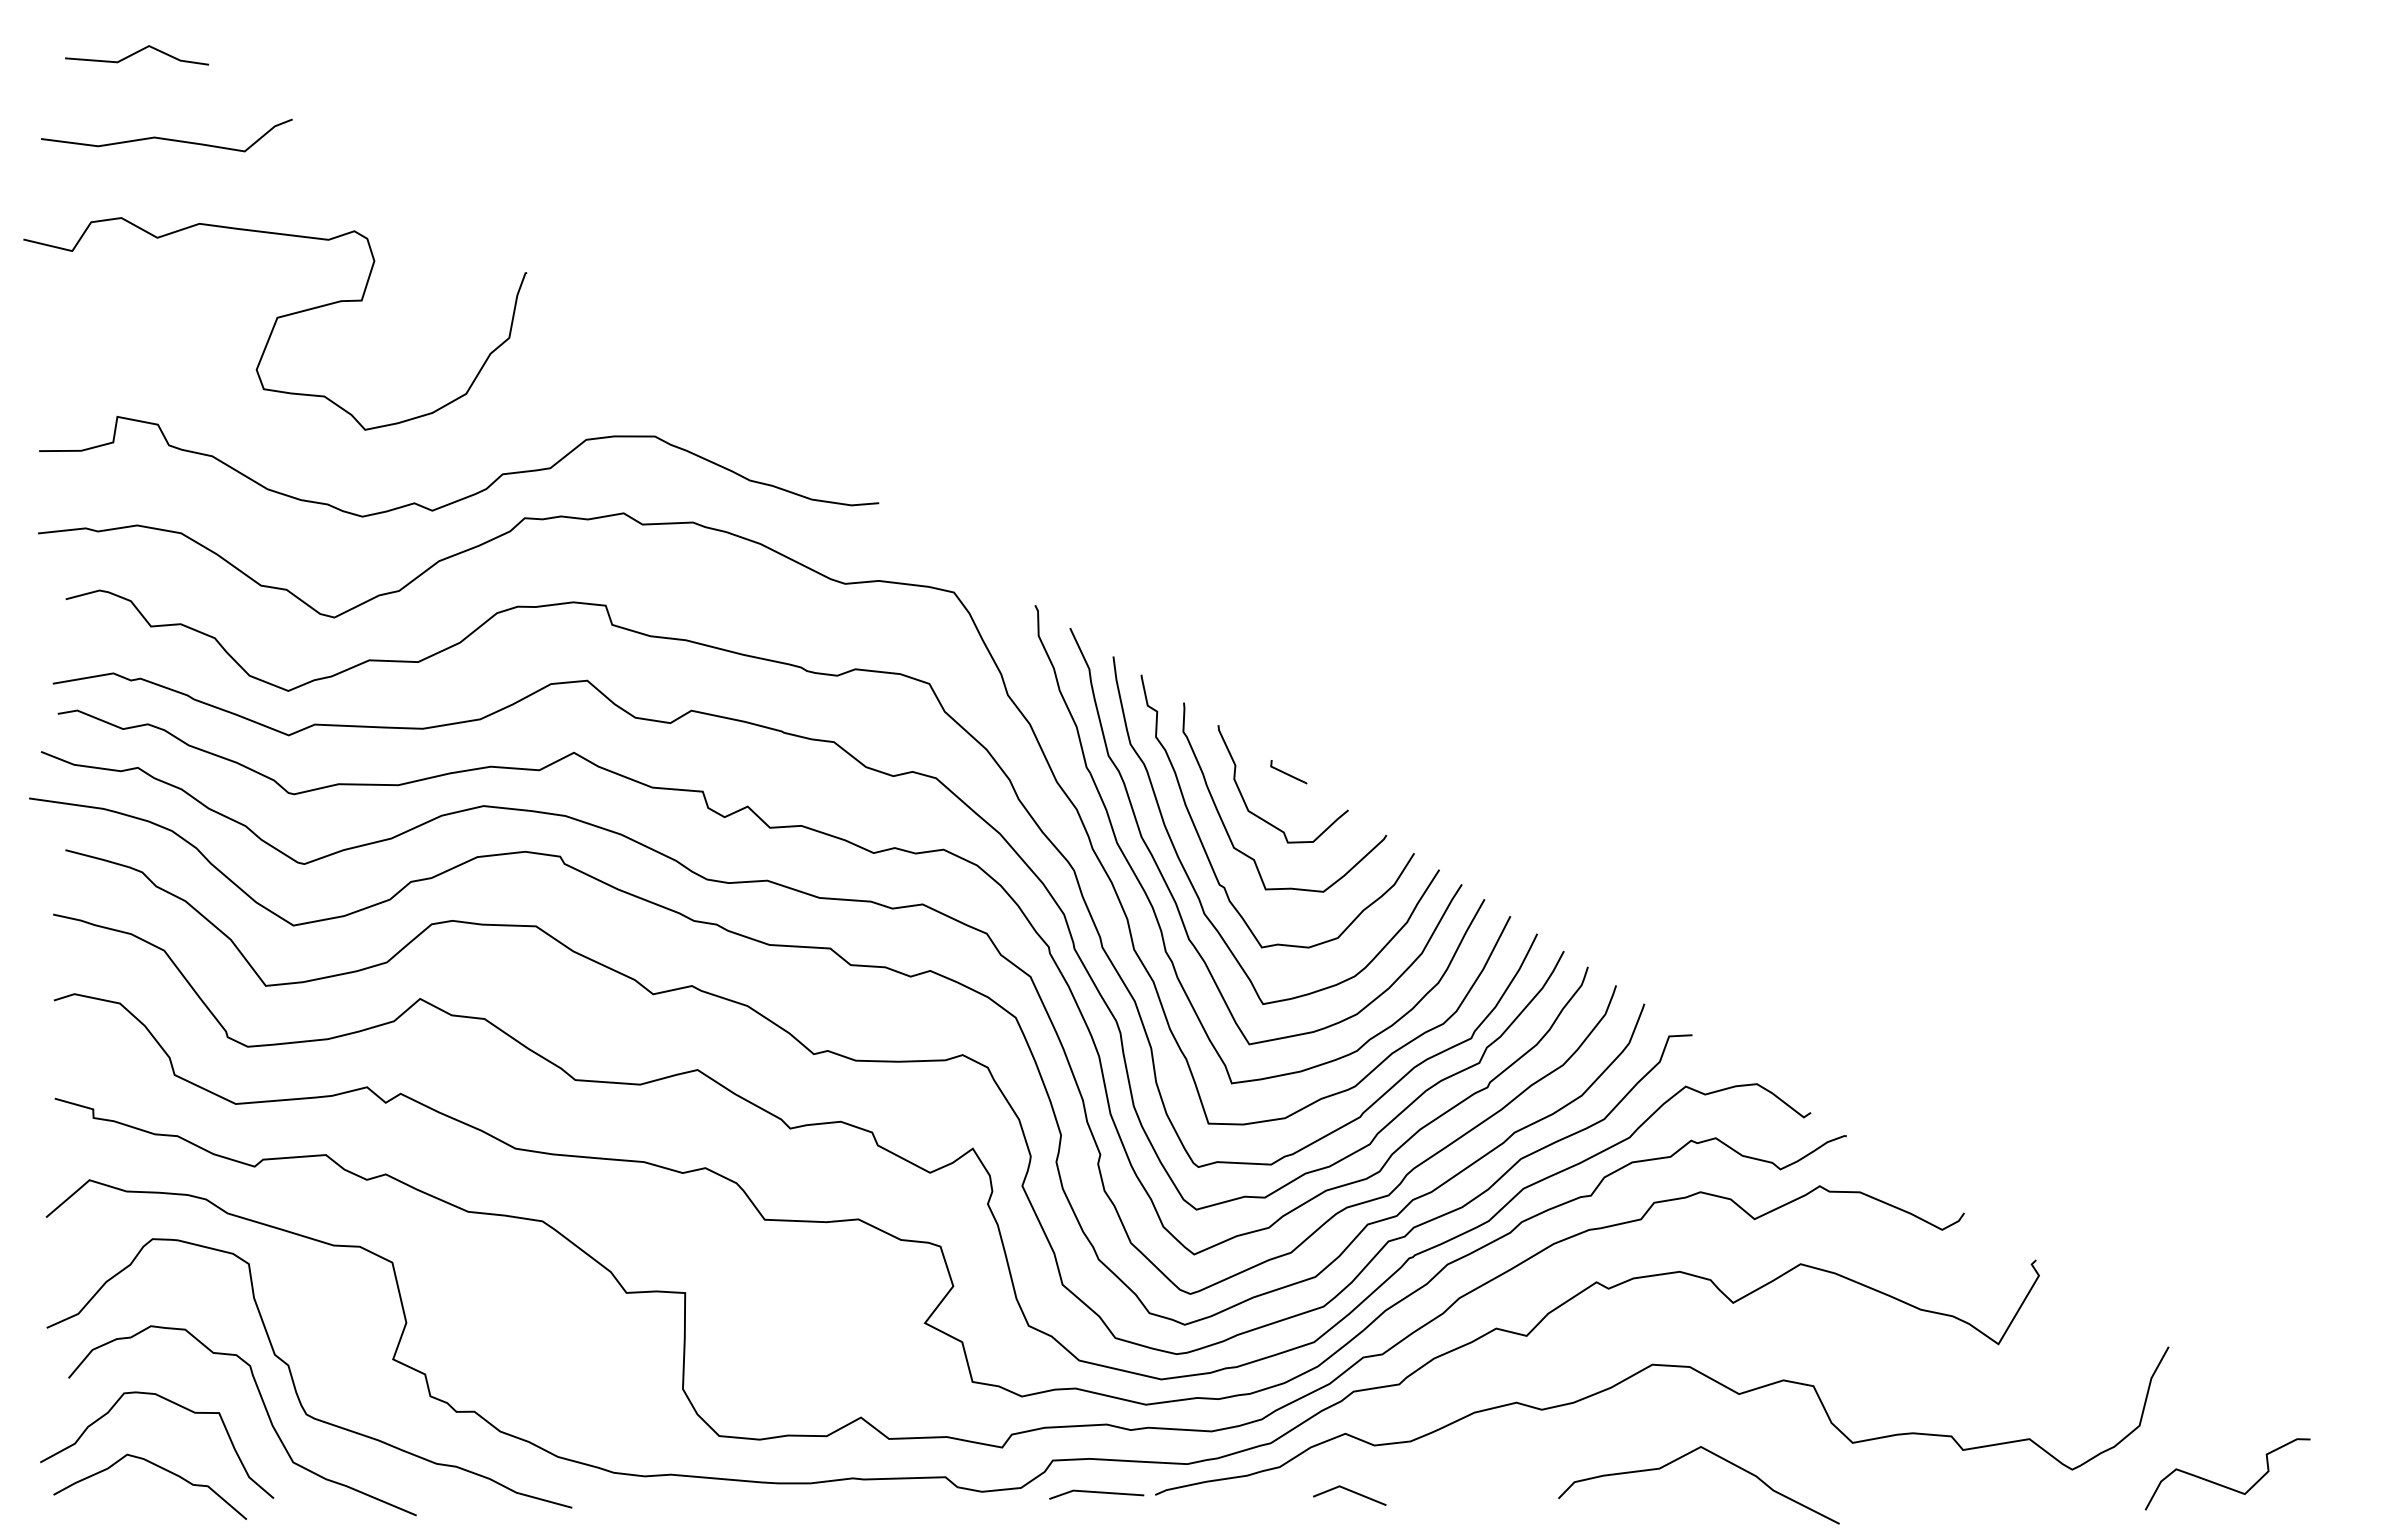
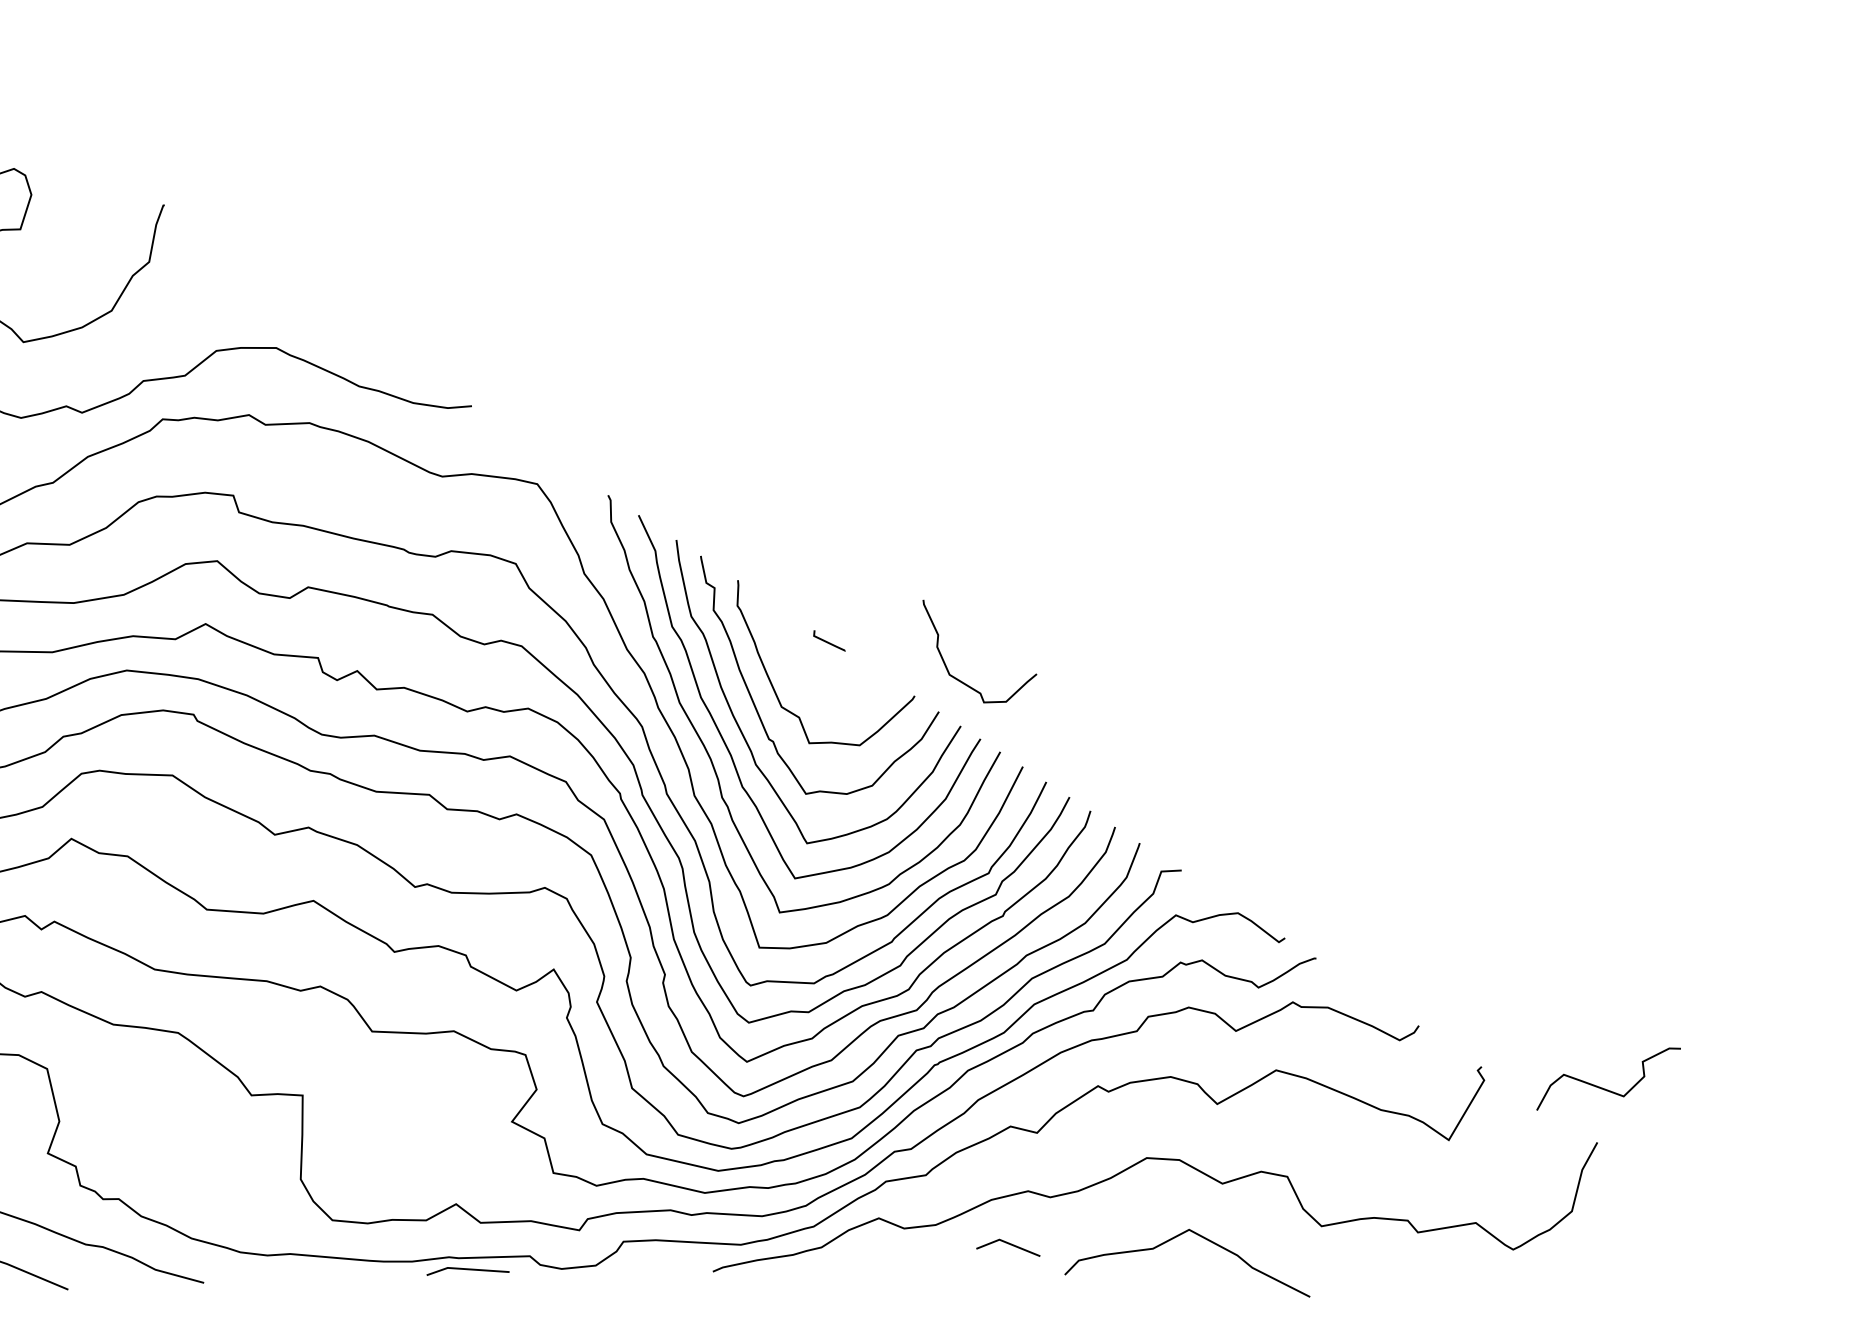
curve: (1261, 817) -> (960, 680), moved
curve: (2224, 1485) -> (1605, 1088), moved
line: (1351, 1492) -> (1009, 1245), moved
line: (1096, 1493) -> (467, 1270), moved

